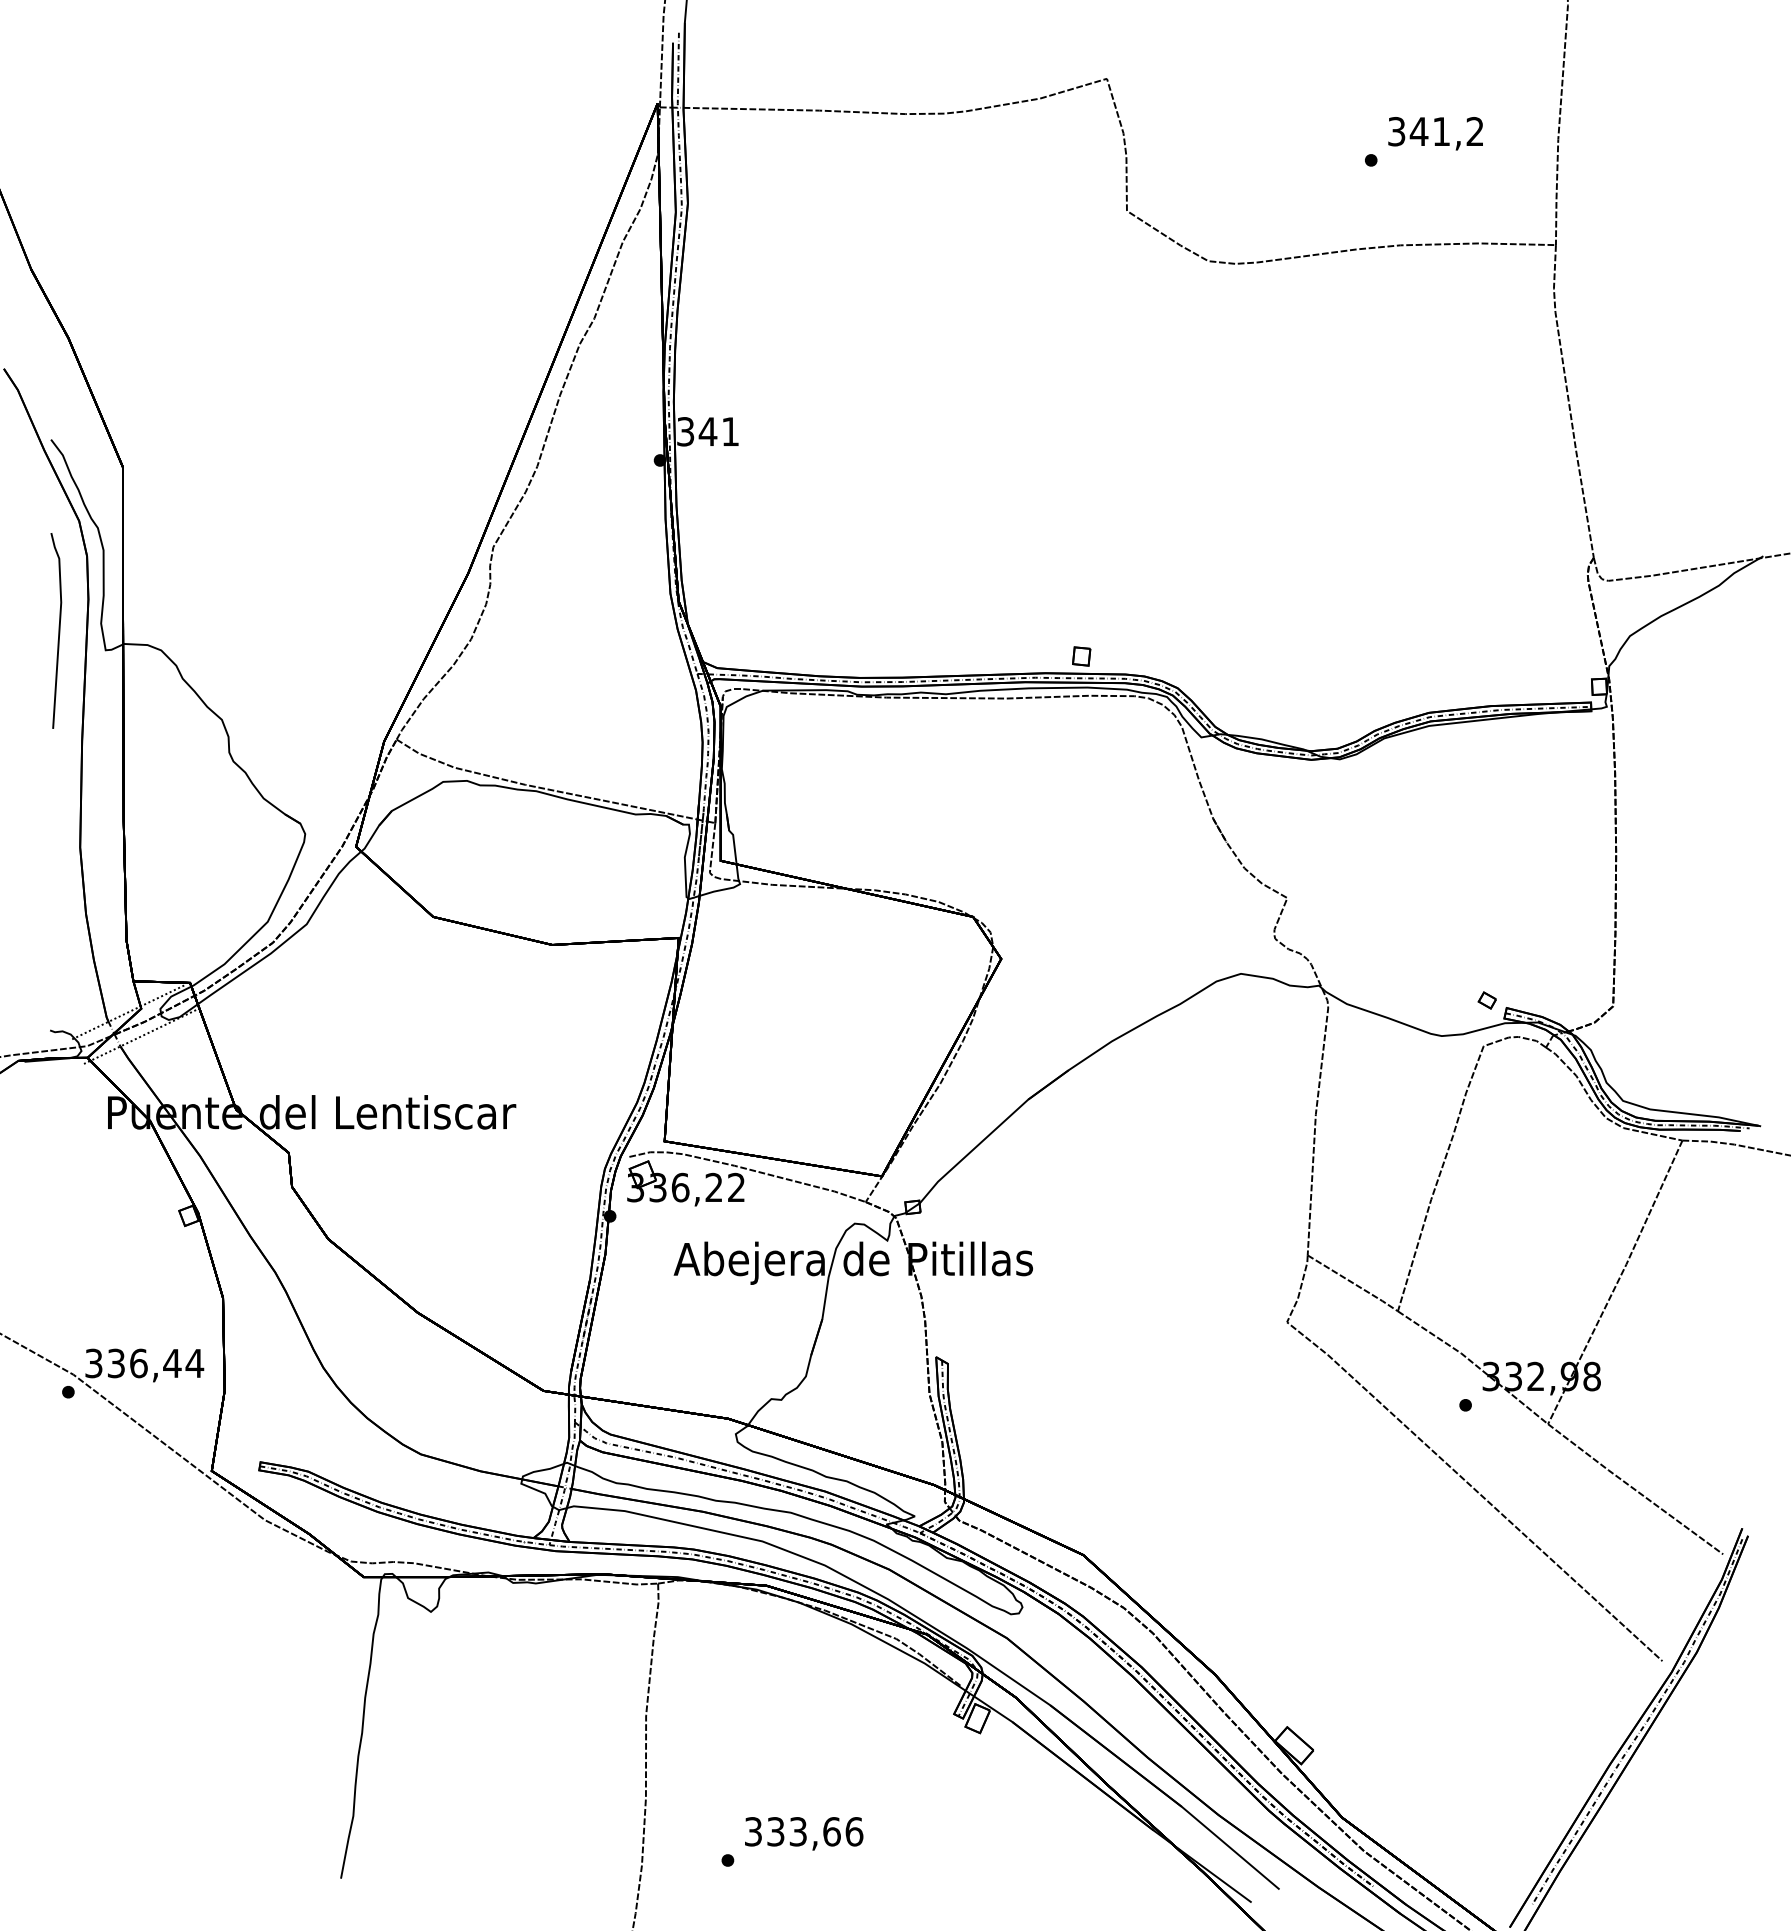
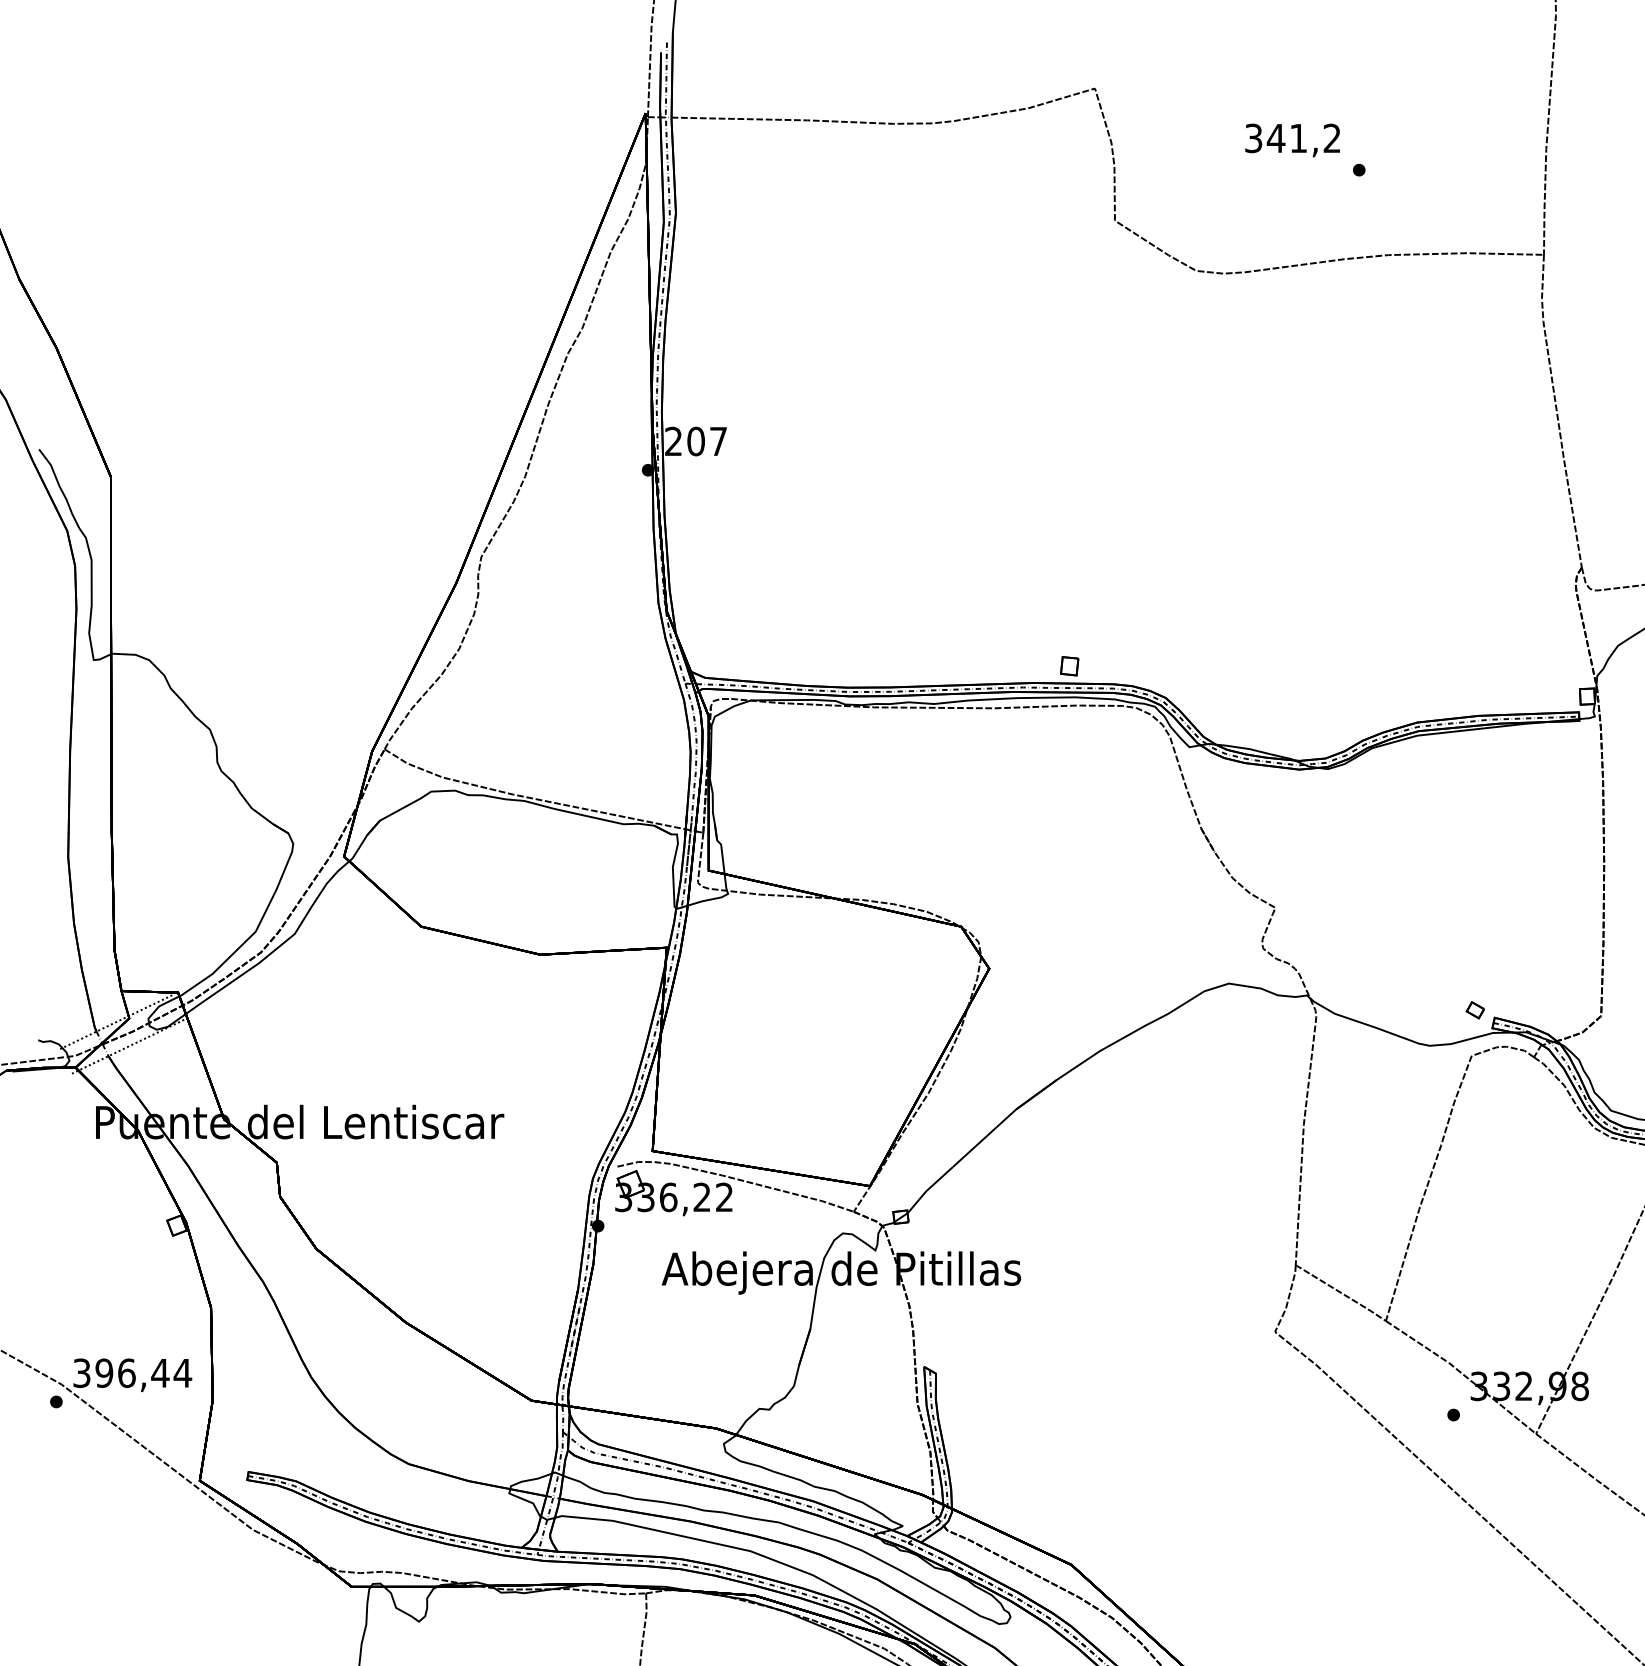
text: (1435, 133) -> (1292, 140), moved
text: (707, 431) -> (695, 441), 341 -> 207
line: (58, 630) -> (46, 640), removed
text: (116, 1363) -> (104, 1373), 336,44 -> 396,44

